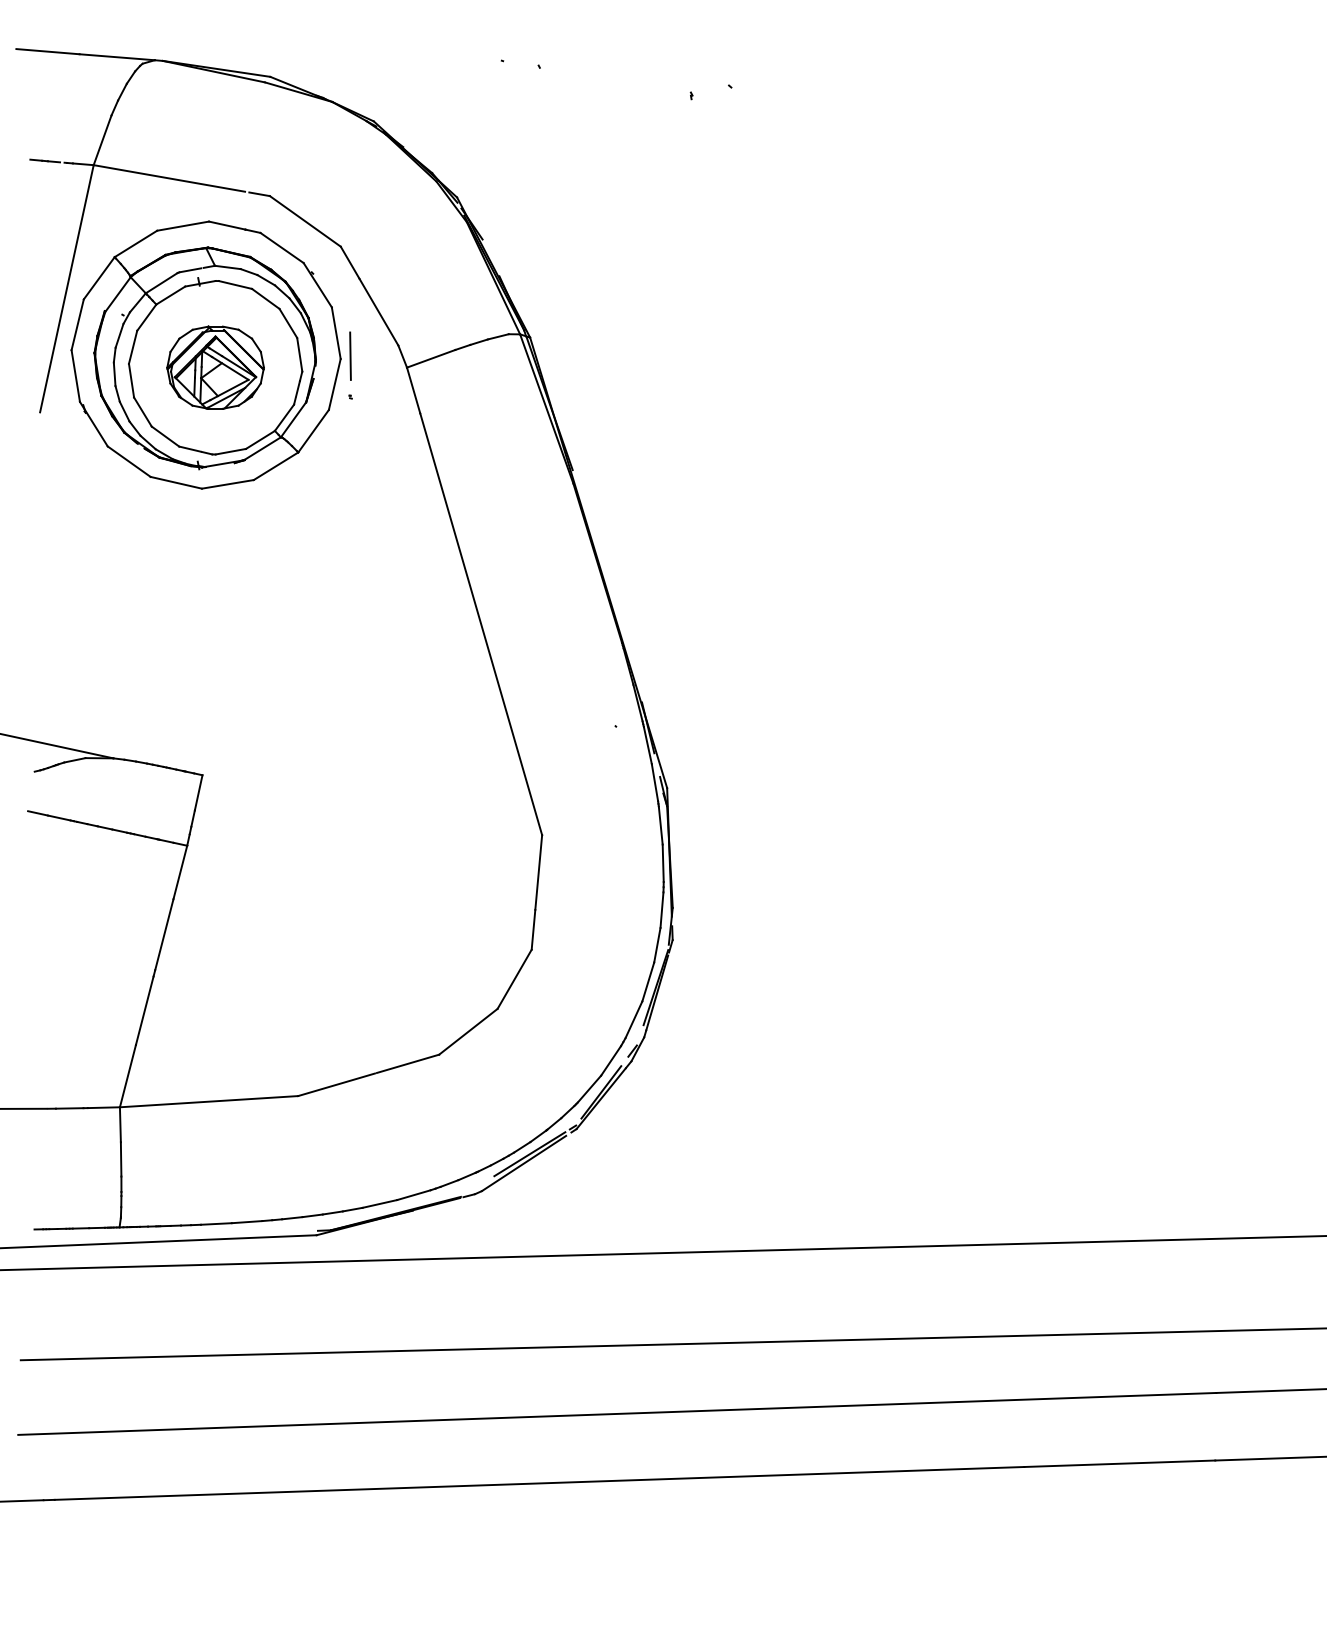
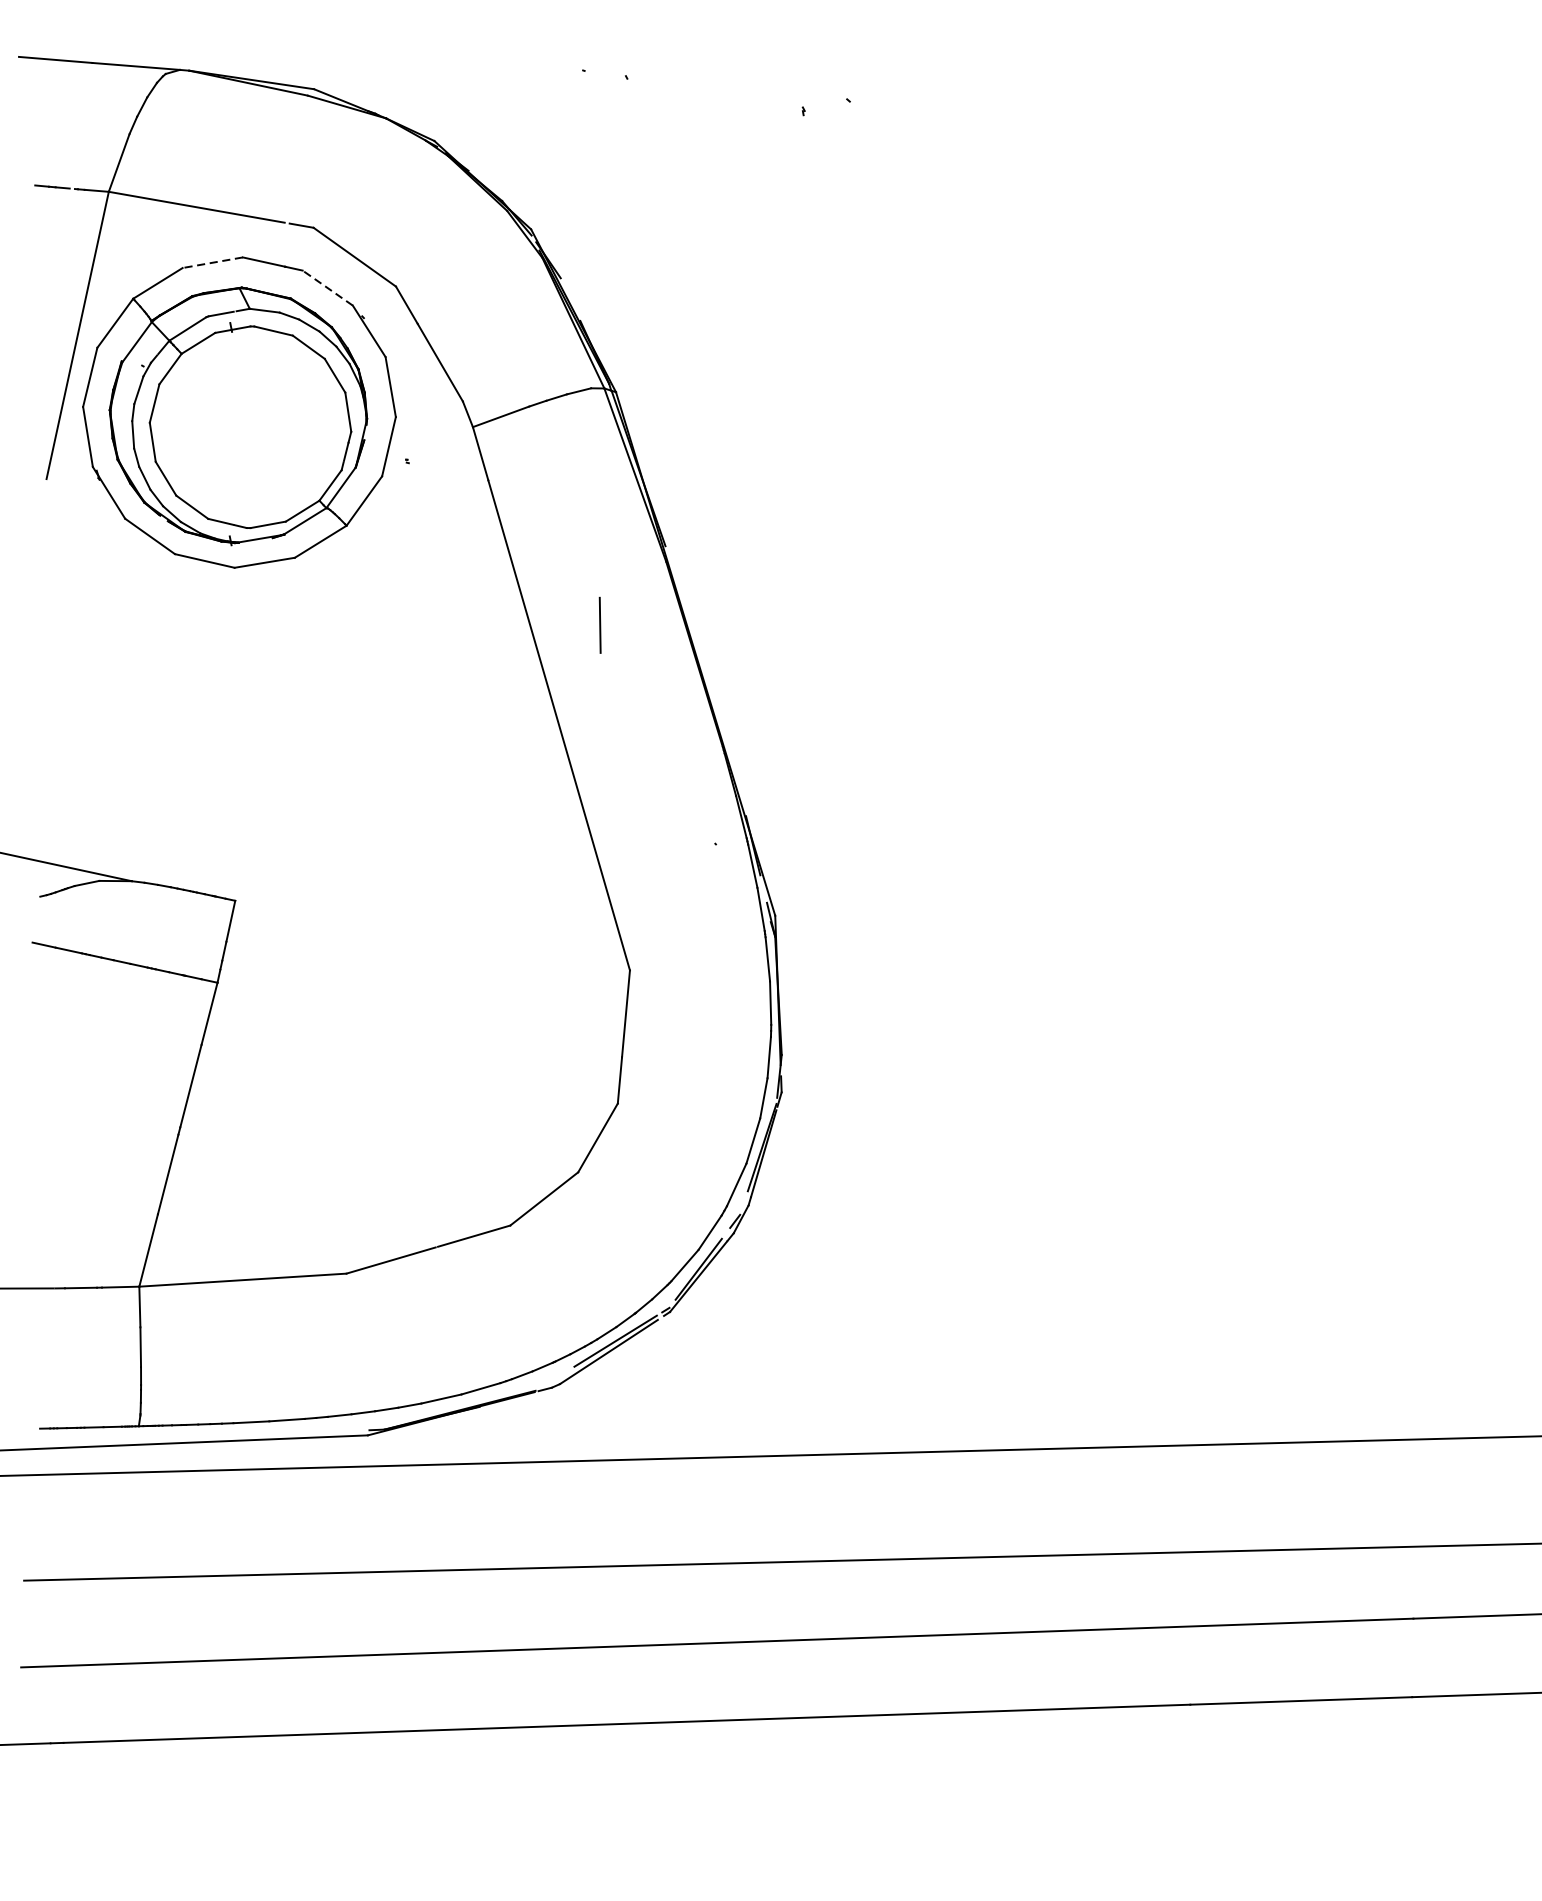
line: (182, 226) -> (212, 263), solid -> dashed
line: (281, 247) -> (327, 287), solid -> dashed
line: (350, 355) -> (600, 624), moved
part: (215, 367) -> (250, 426), removed

